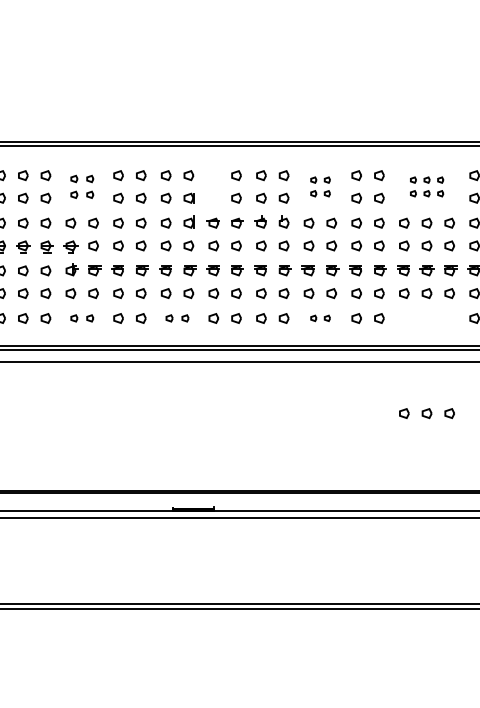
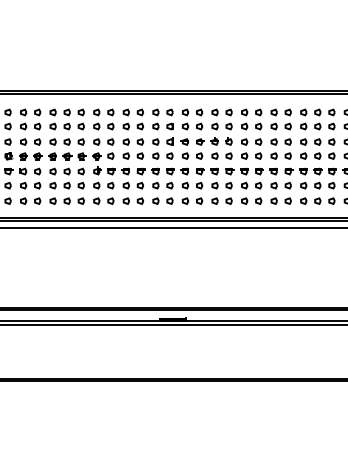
part: (81, 186) -> (103, 119), size x1.43
part: (213, 186) -> (185, 119), added
part: (320, 186) -> (251, 119), size x1.67
part: (426, 186) -> (317, 119), size x1.67
part: (81, 317) -> (103, 200), size x1.43
part: (176, 317) -> (162, 200), size x1.43
part: (320, 317) -> (251, 200), size x1.67
part: (426, 412) -> (317, 200), moved

